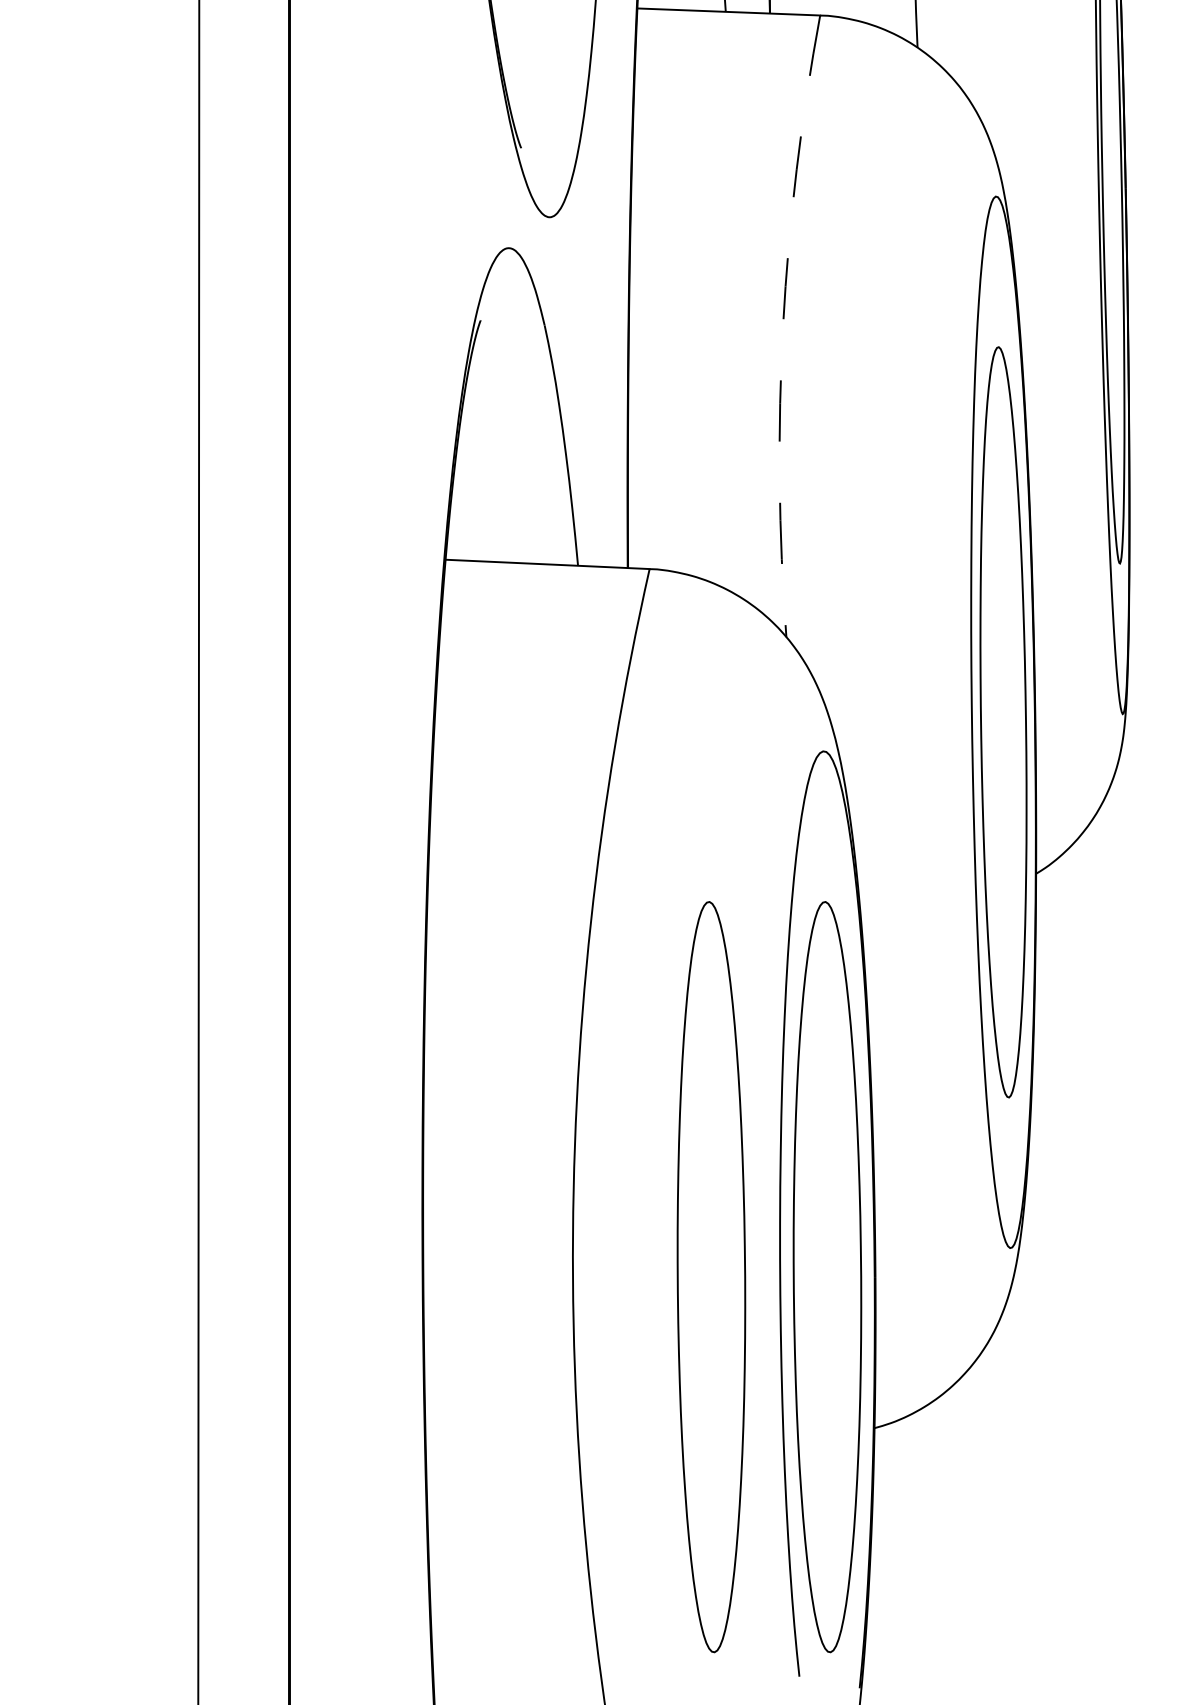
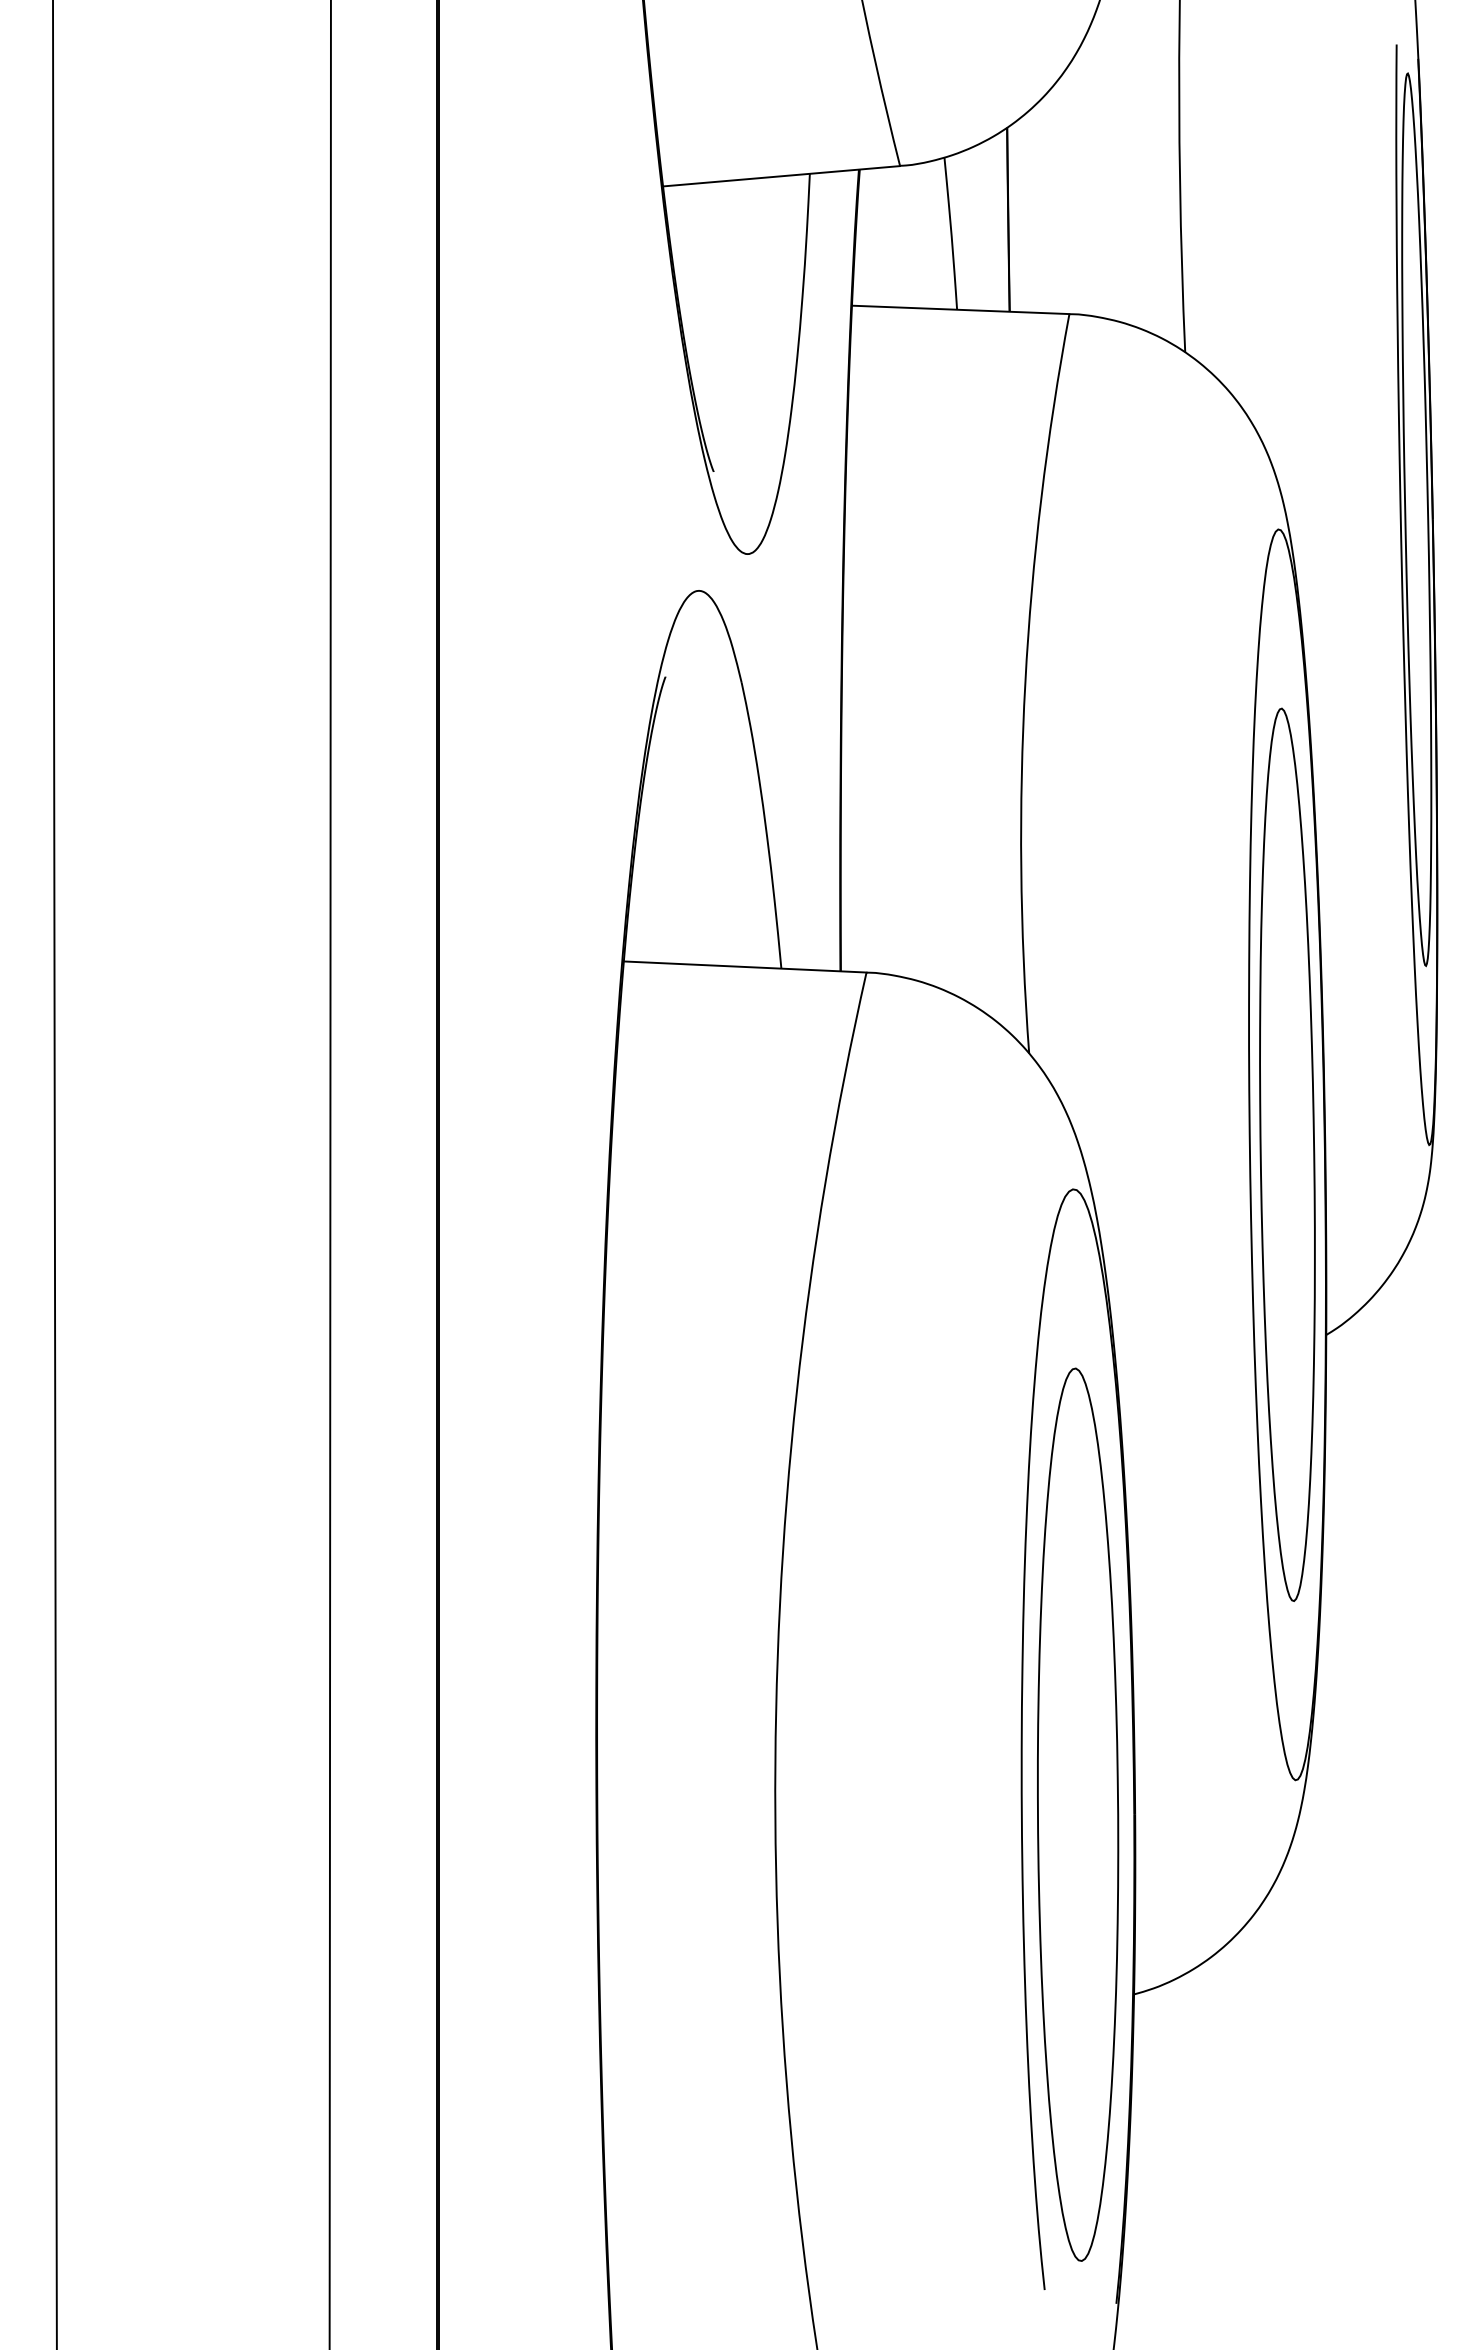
arc: (783, 325) -> (1025, 682), dashed -> solid
part: (711, 1276) -> (940, 1814), removed

